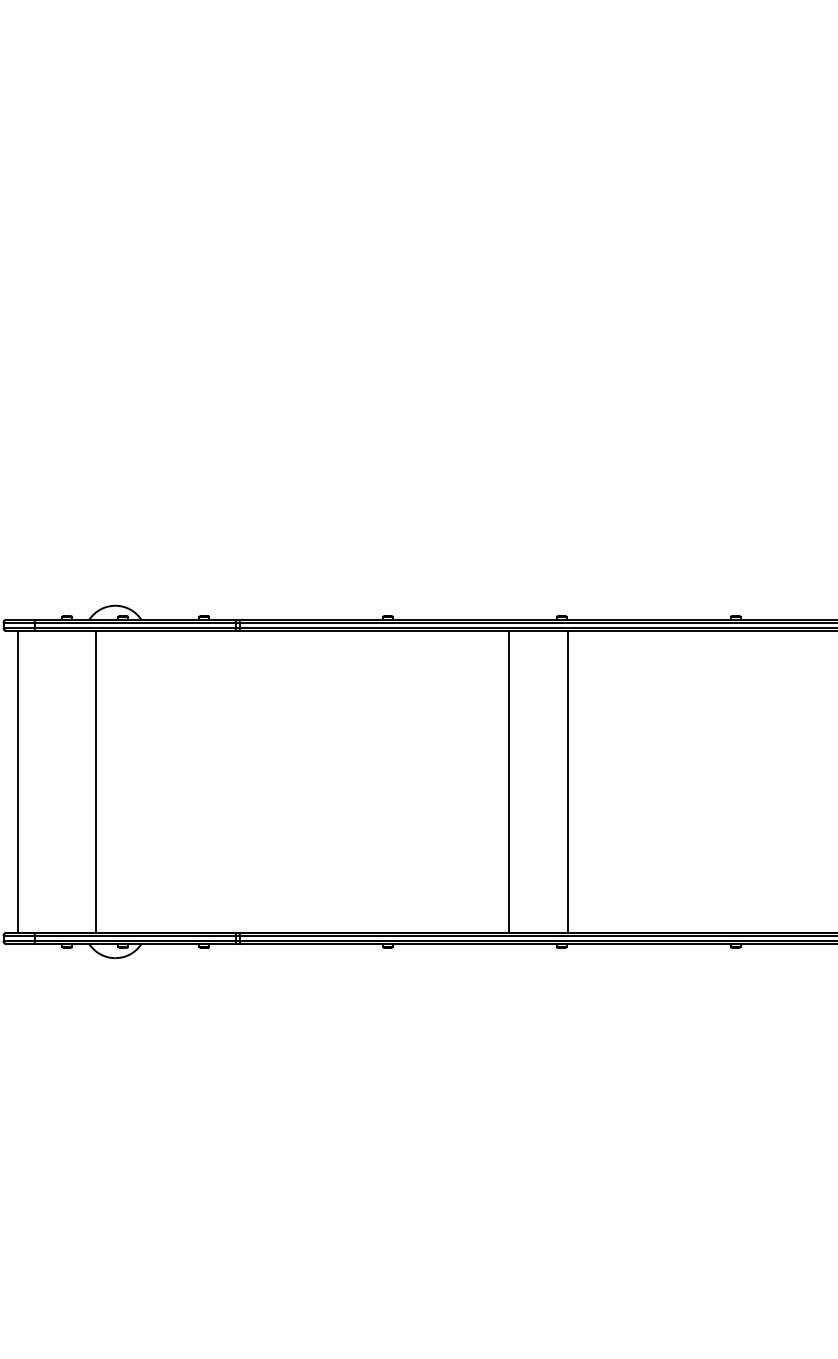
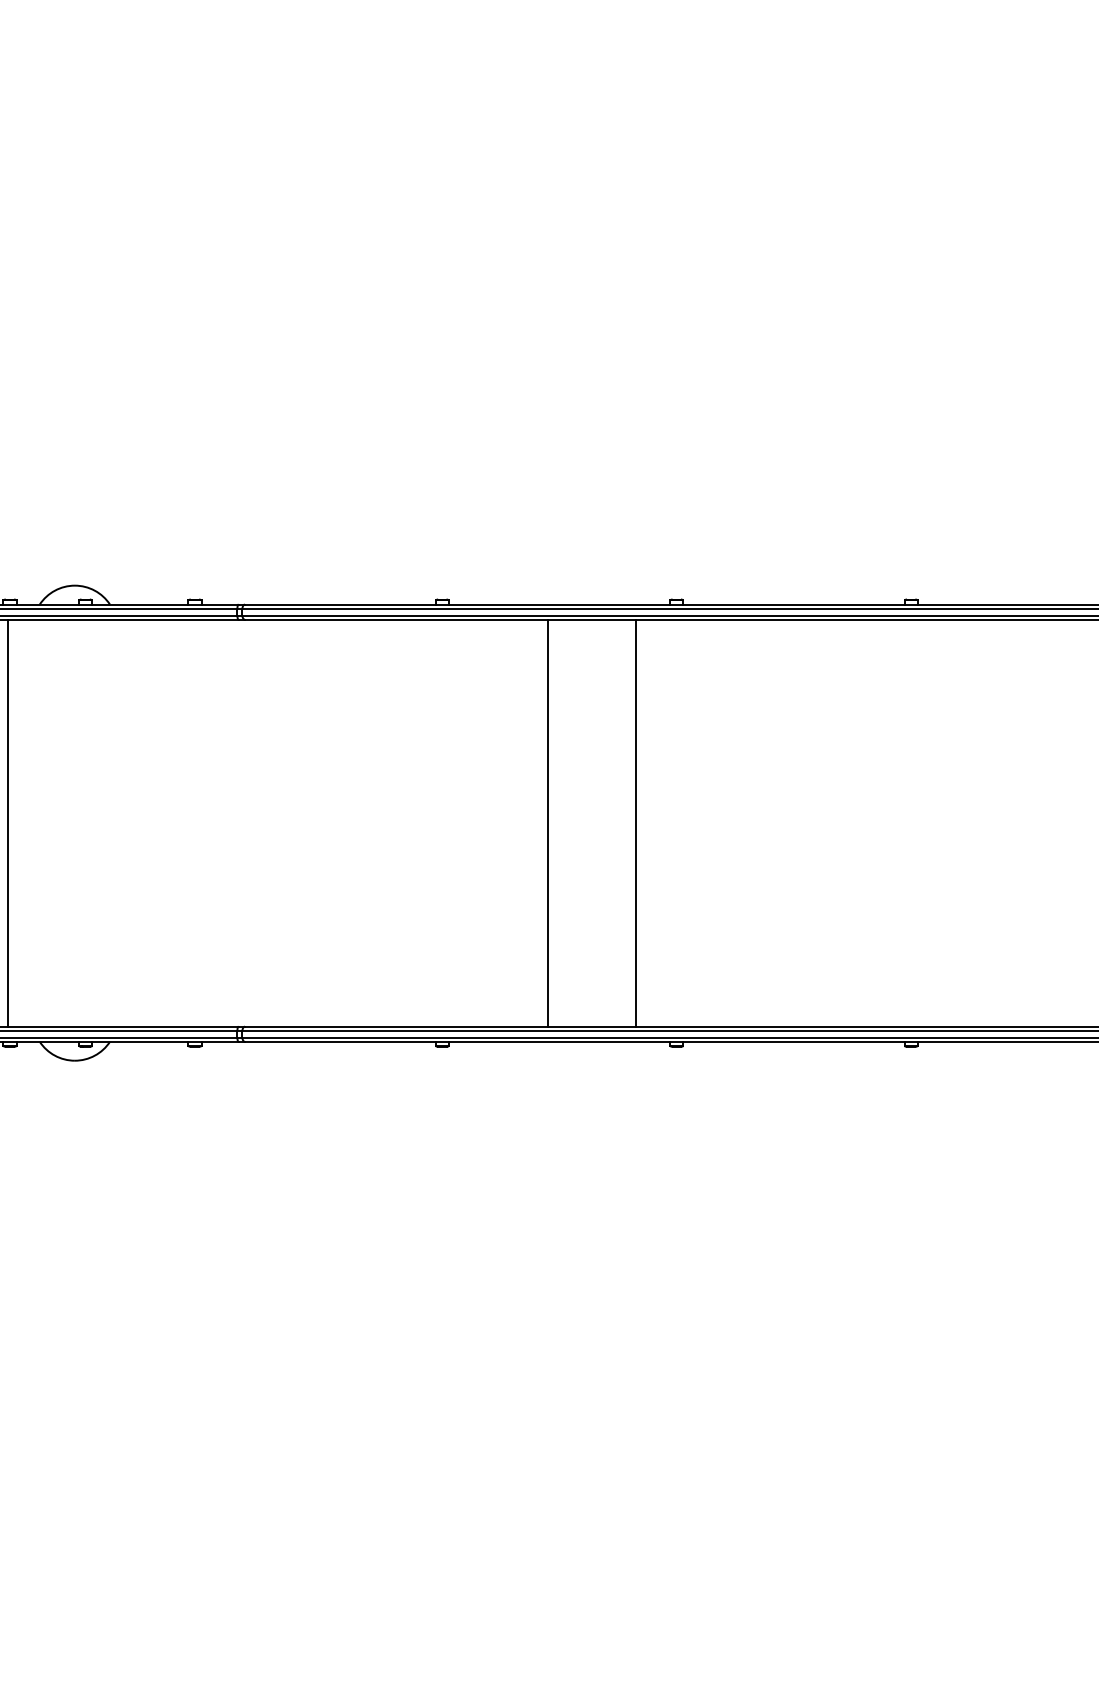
line: (95, 781) -> (7, 822), moved
line: (509, 781) -> (548, 822), moved
line: (567, 781) -> (635, 822), moved

